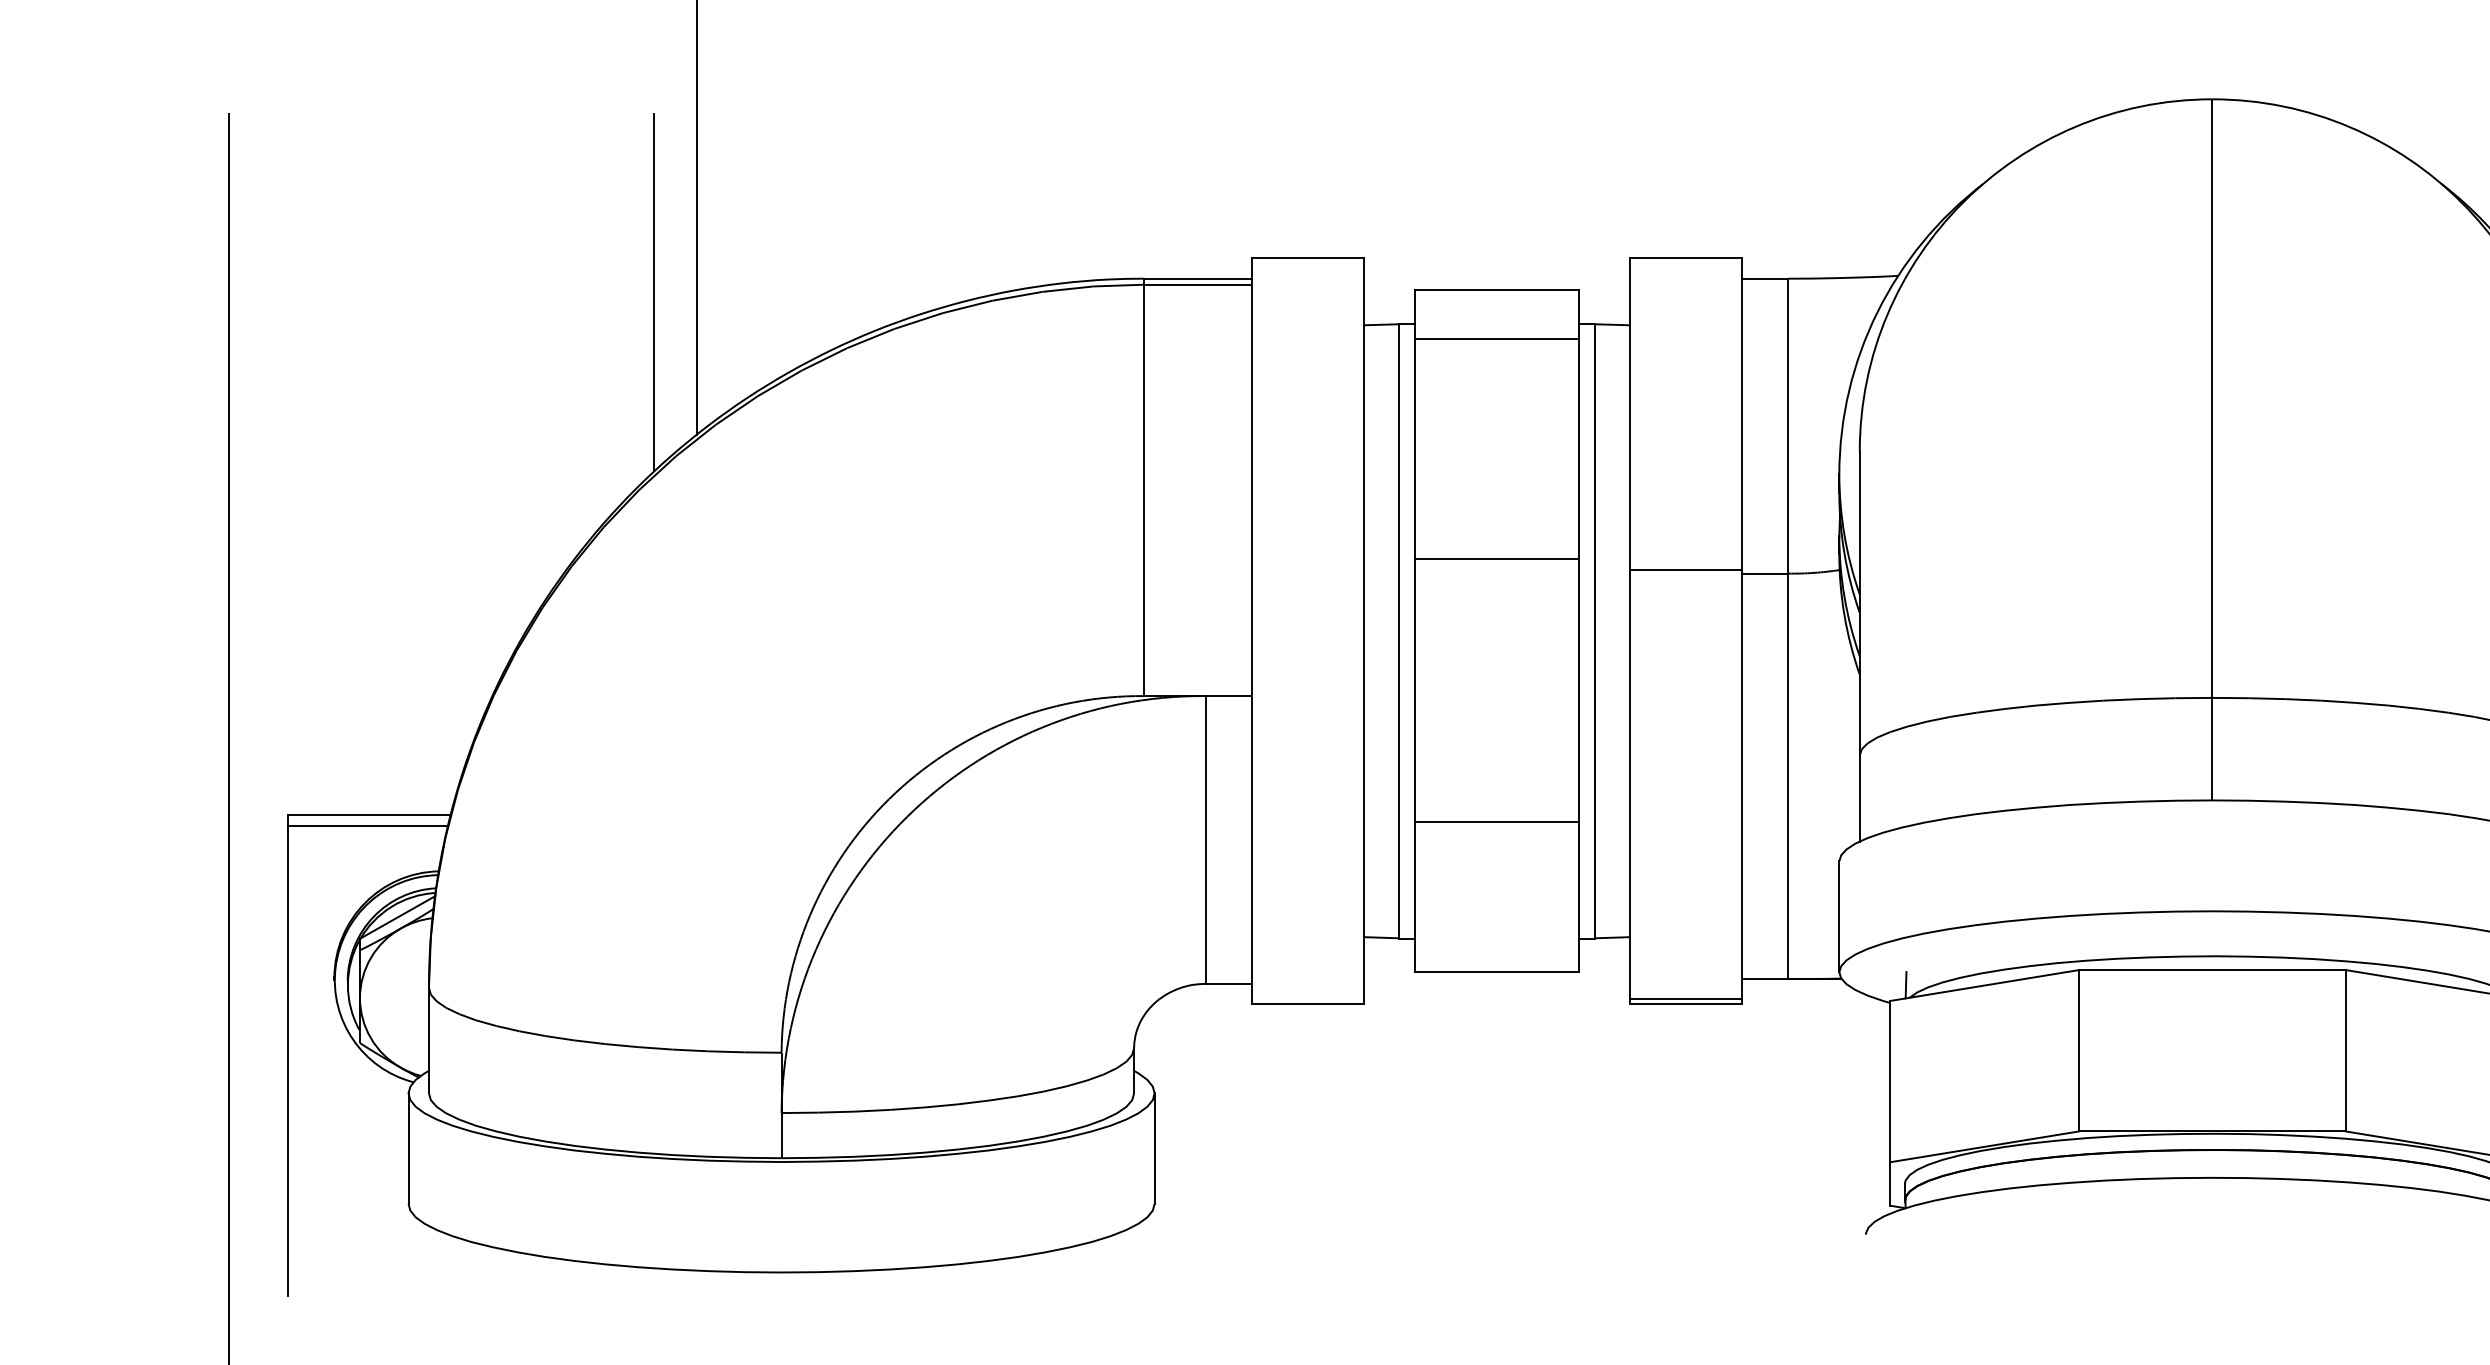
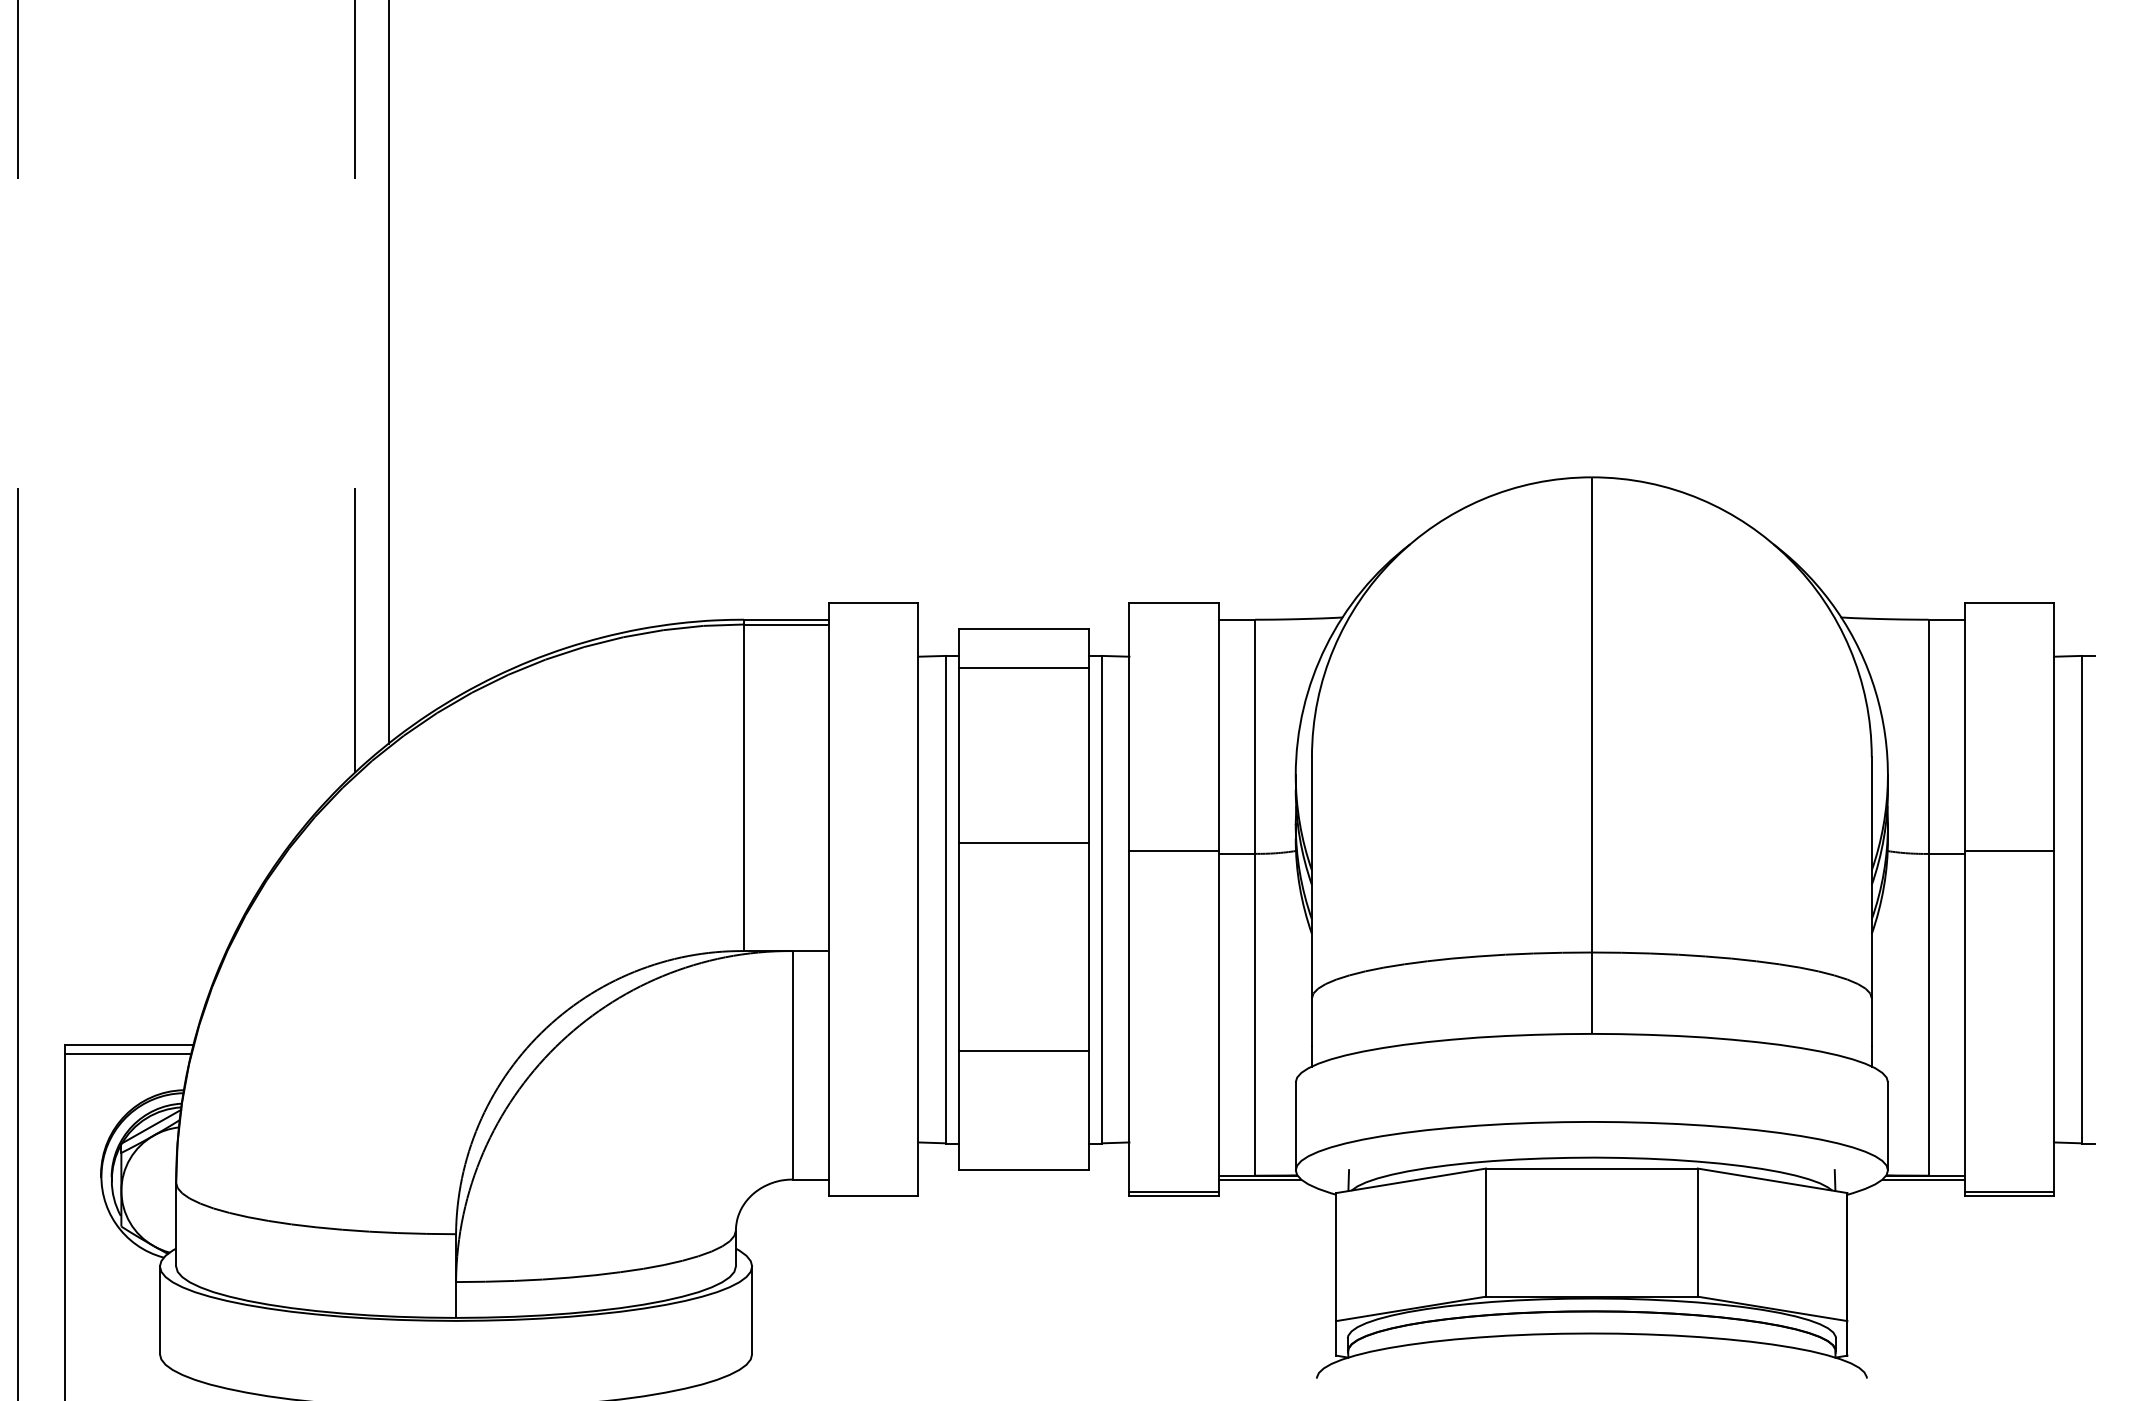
line: (1793, 983) -> (1259, 1179), added

